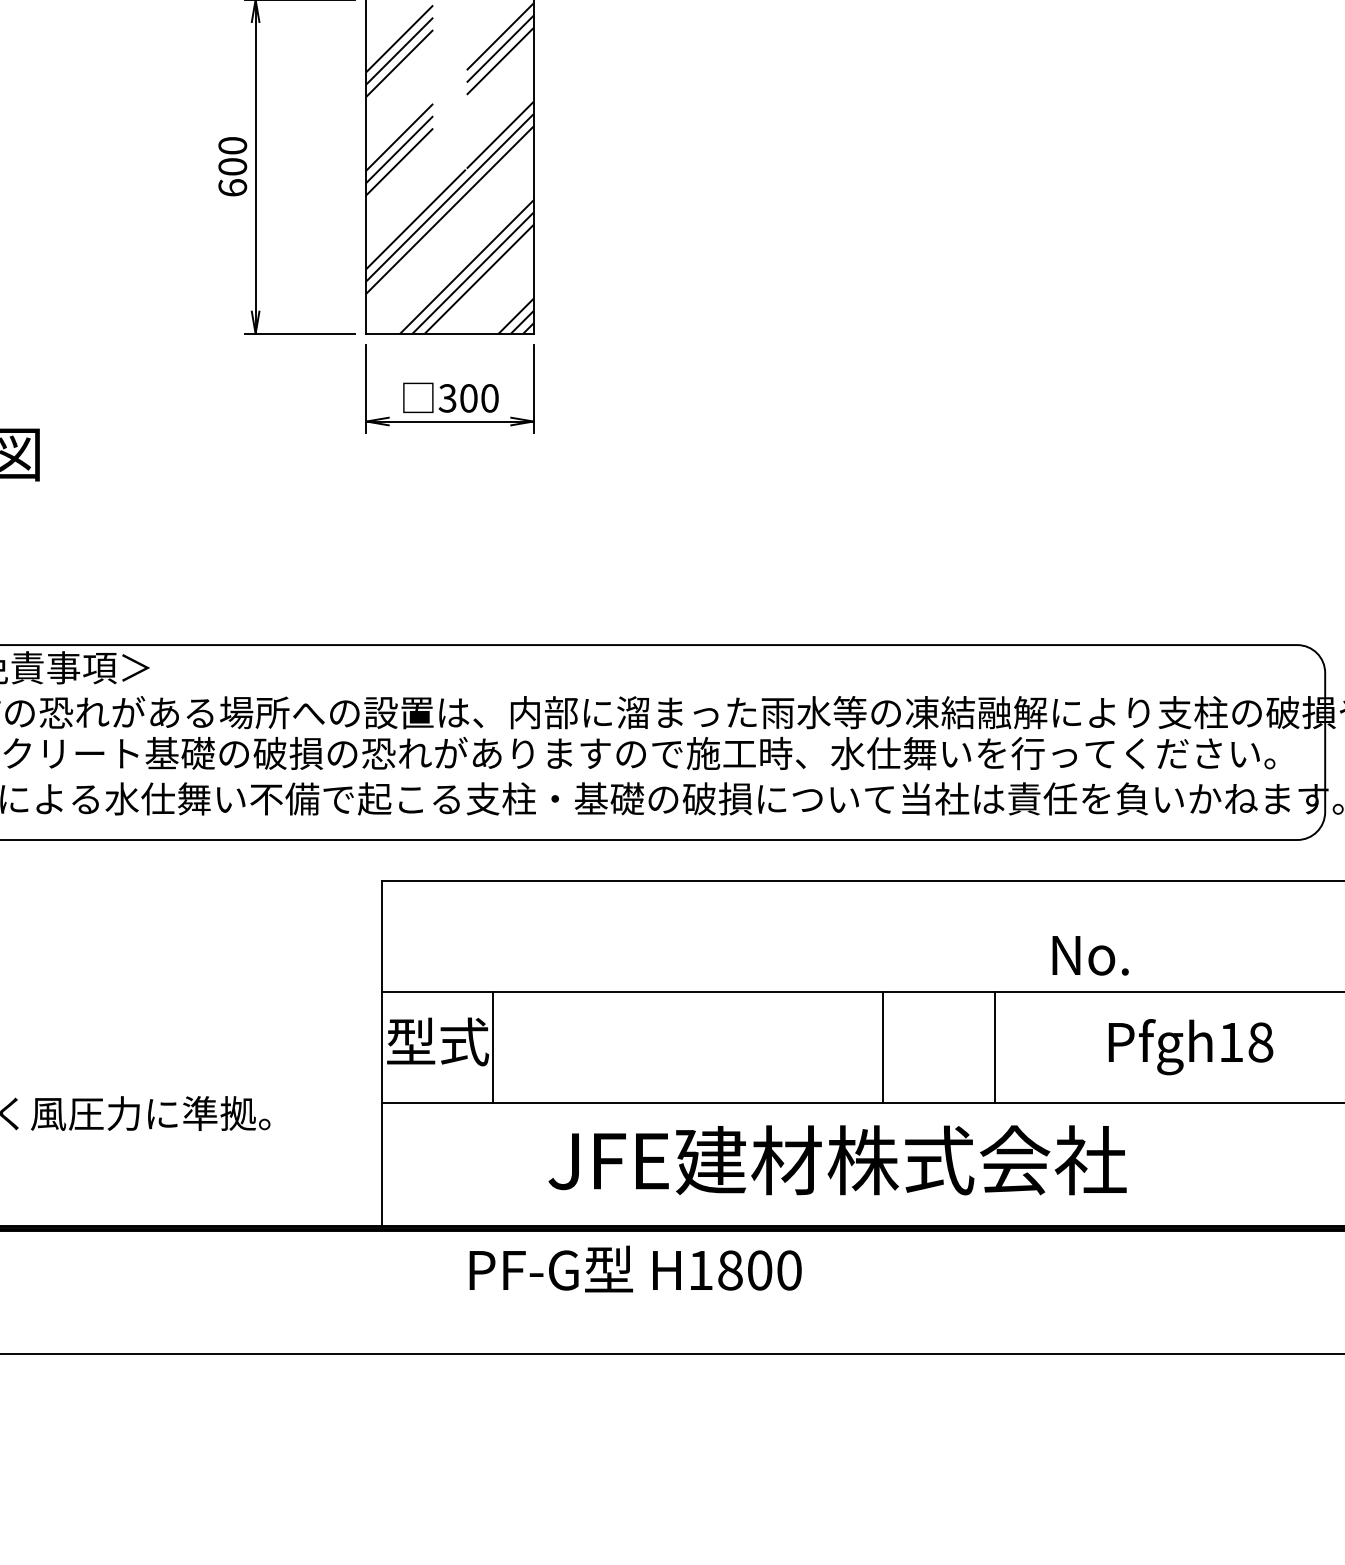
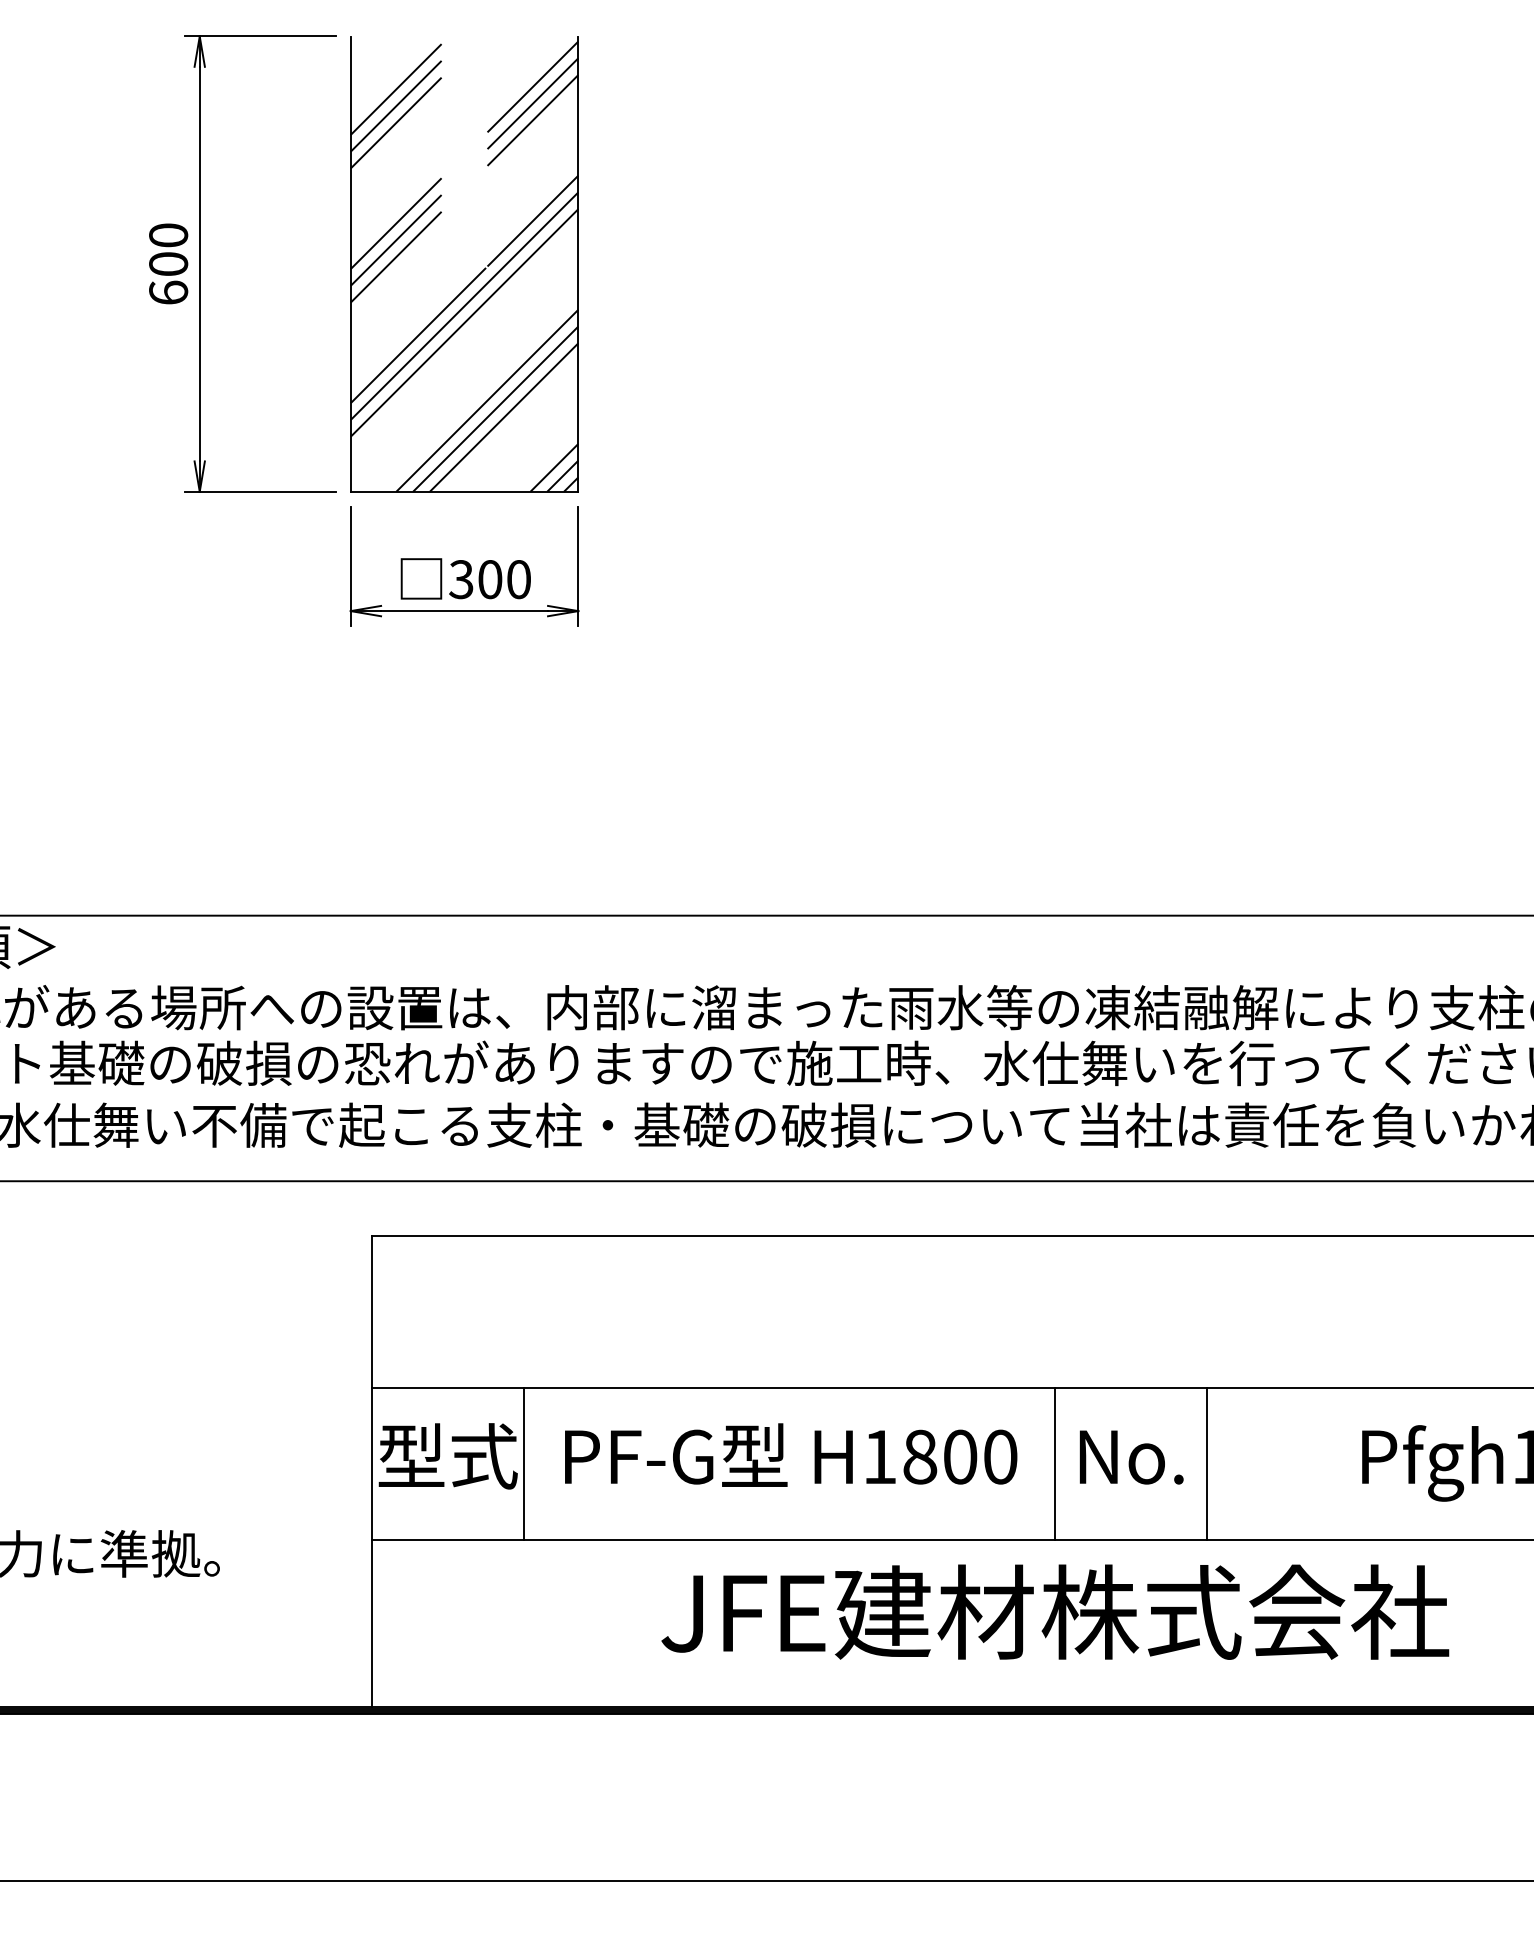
text: (1090, 955) -> (1131, 1457), moved
text: (837, 1160) -> (1055, 1612), moved
text: (635, 1268) -> (790, 1454), moved

